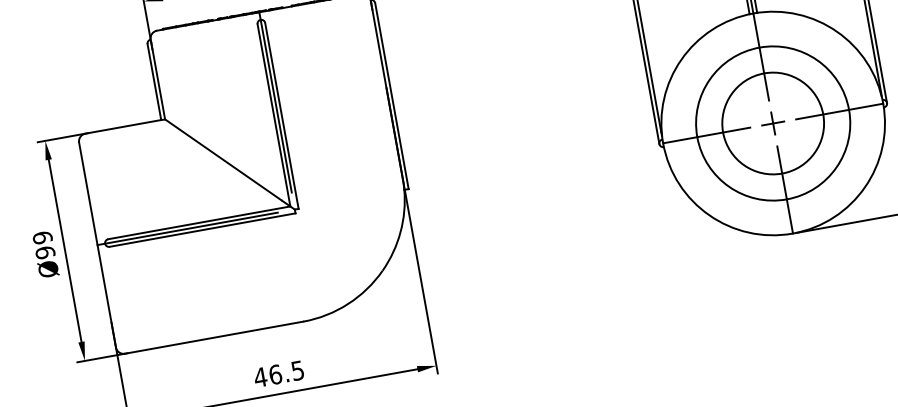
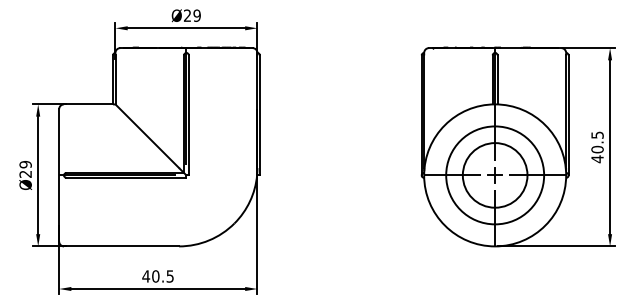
text: (45, 253) -> (25, 174), Ø99 -> Ø29
text: (275, 374) -> (155, 276), 46.5 -> 40.5

